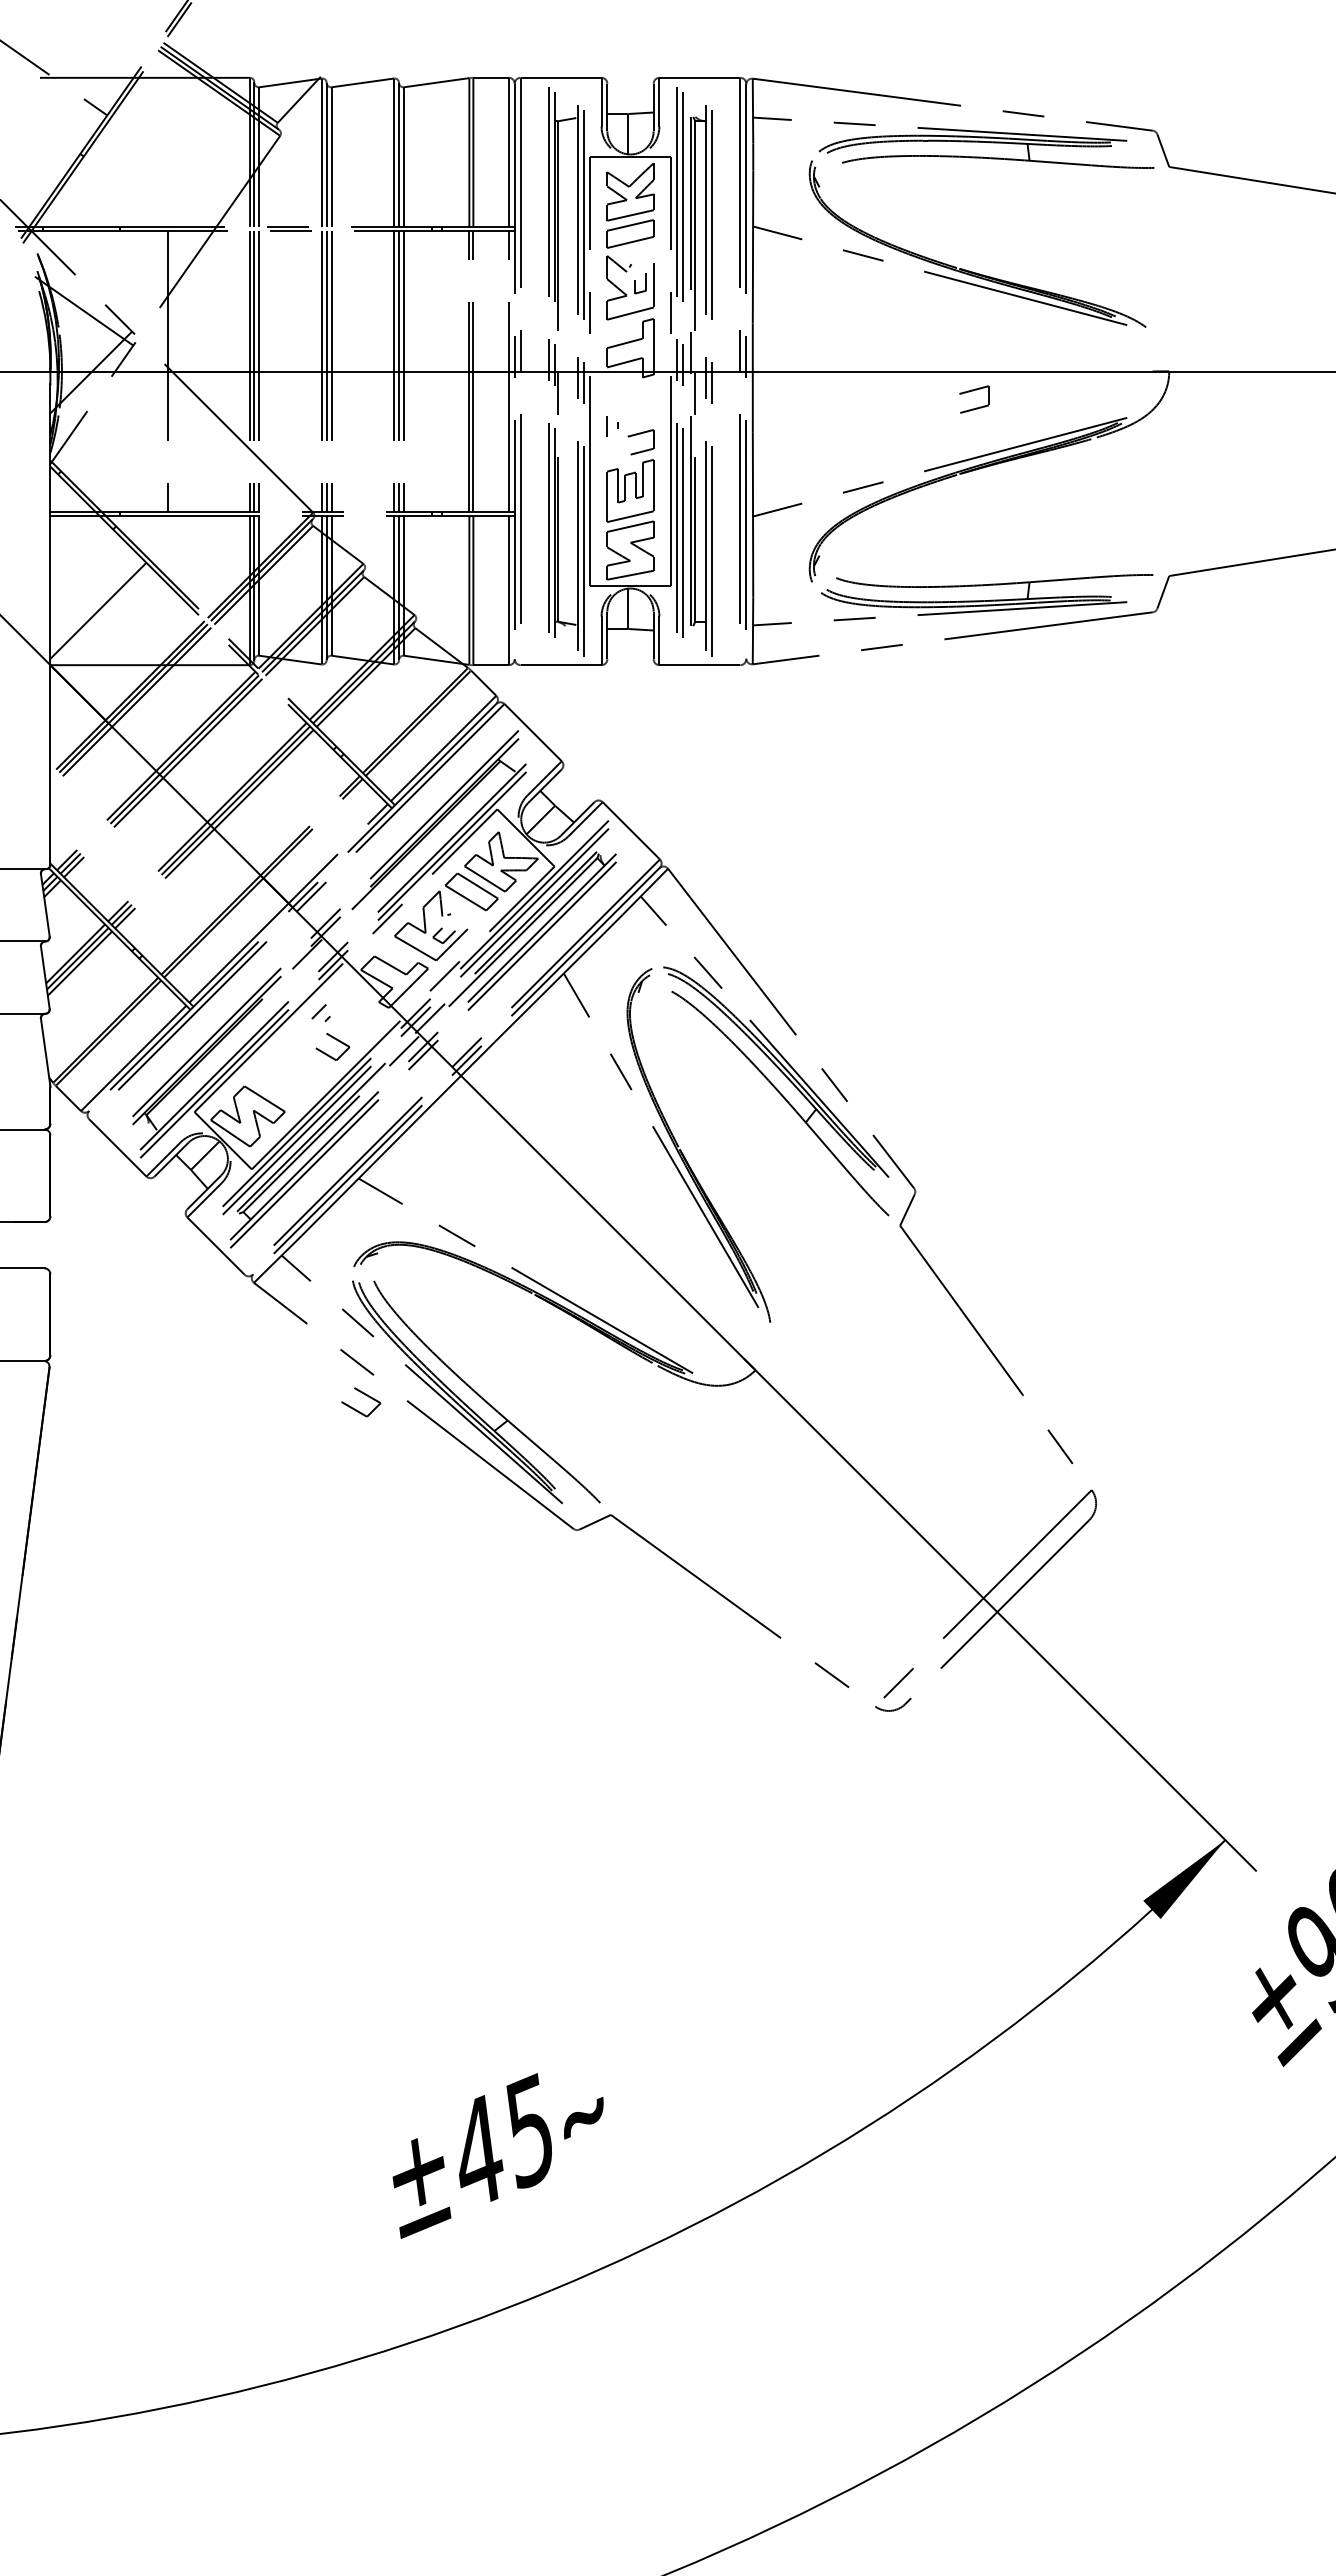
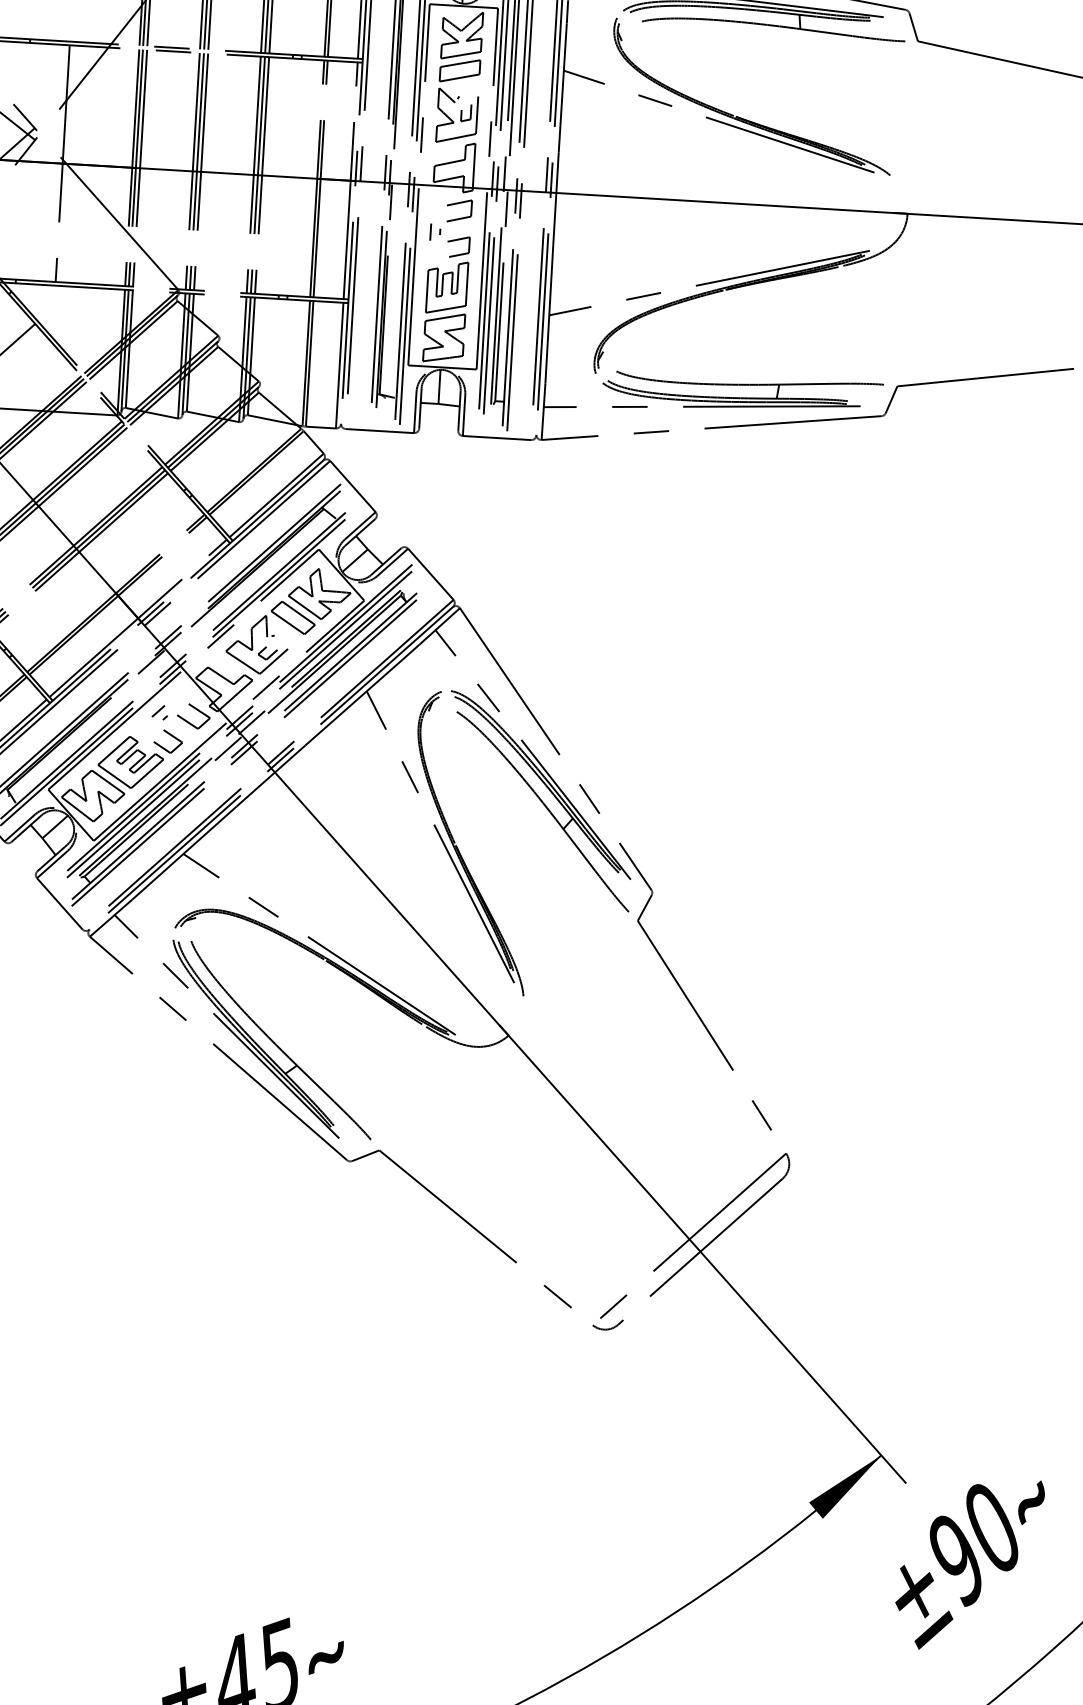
part: (973, 391) -> (458, 204), moved
part: (289, 1074) -> (130, 762), added
part: (365, 1395) -> (197, 710), moved

